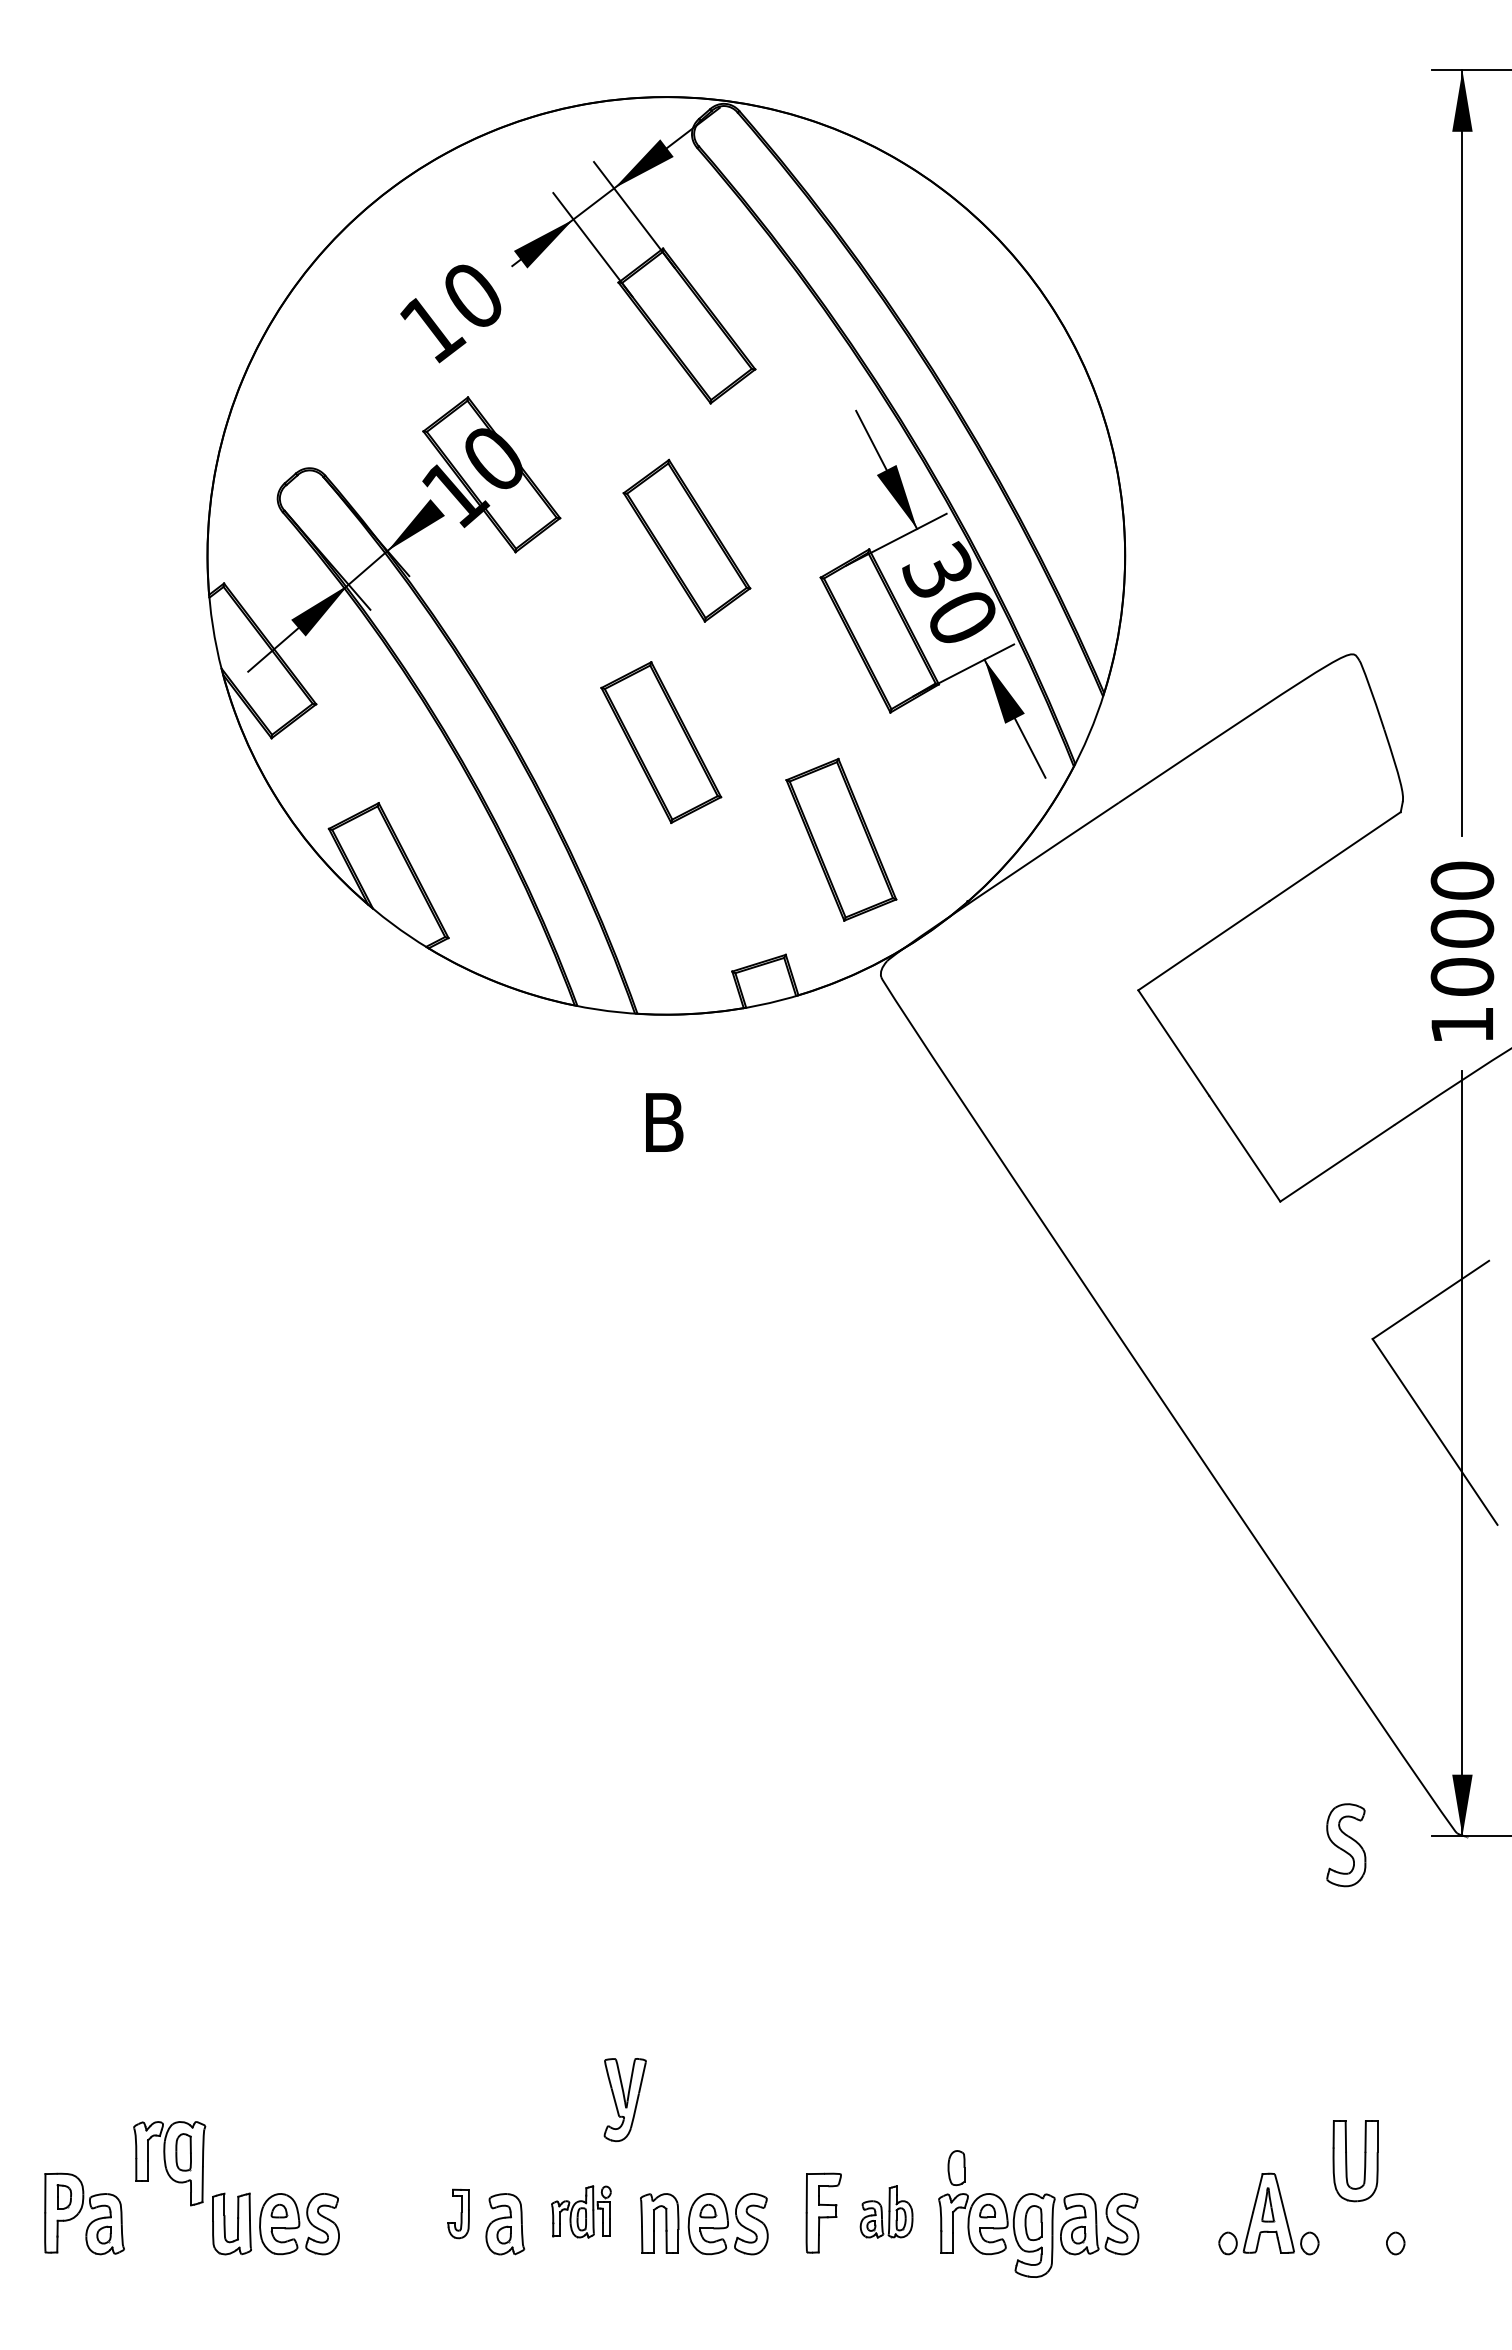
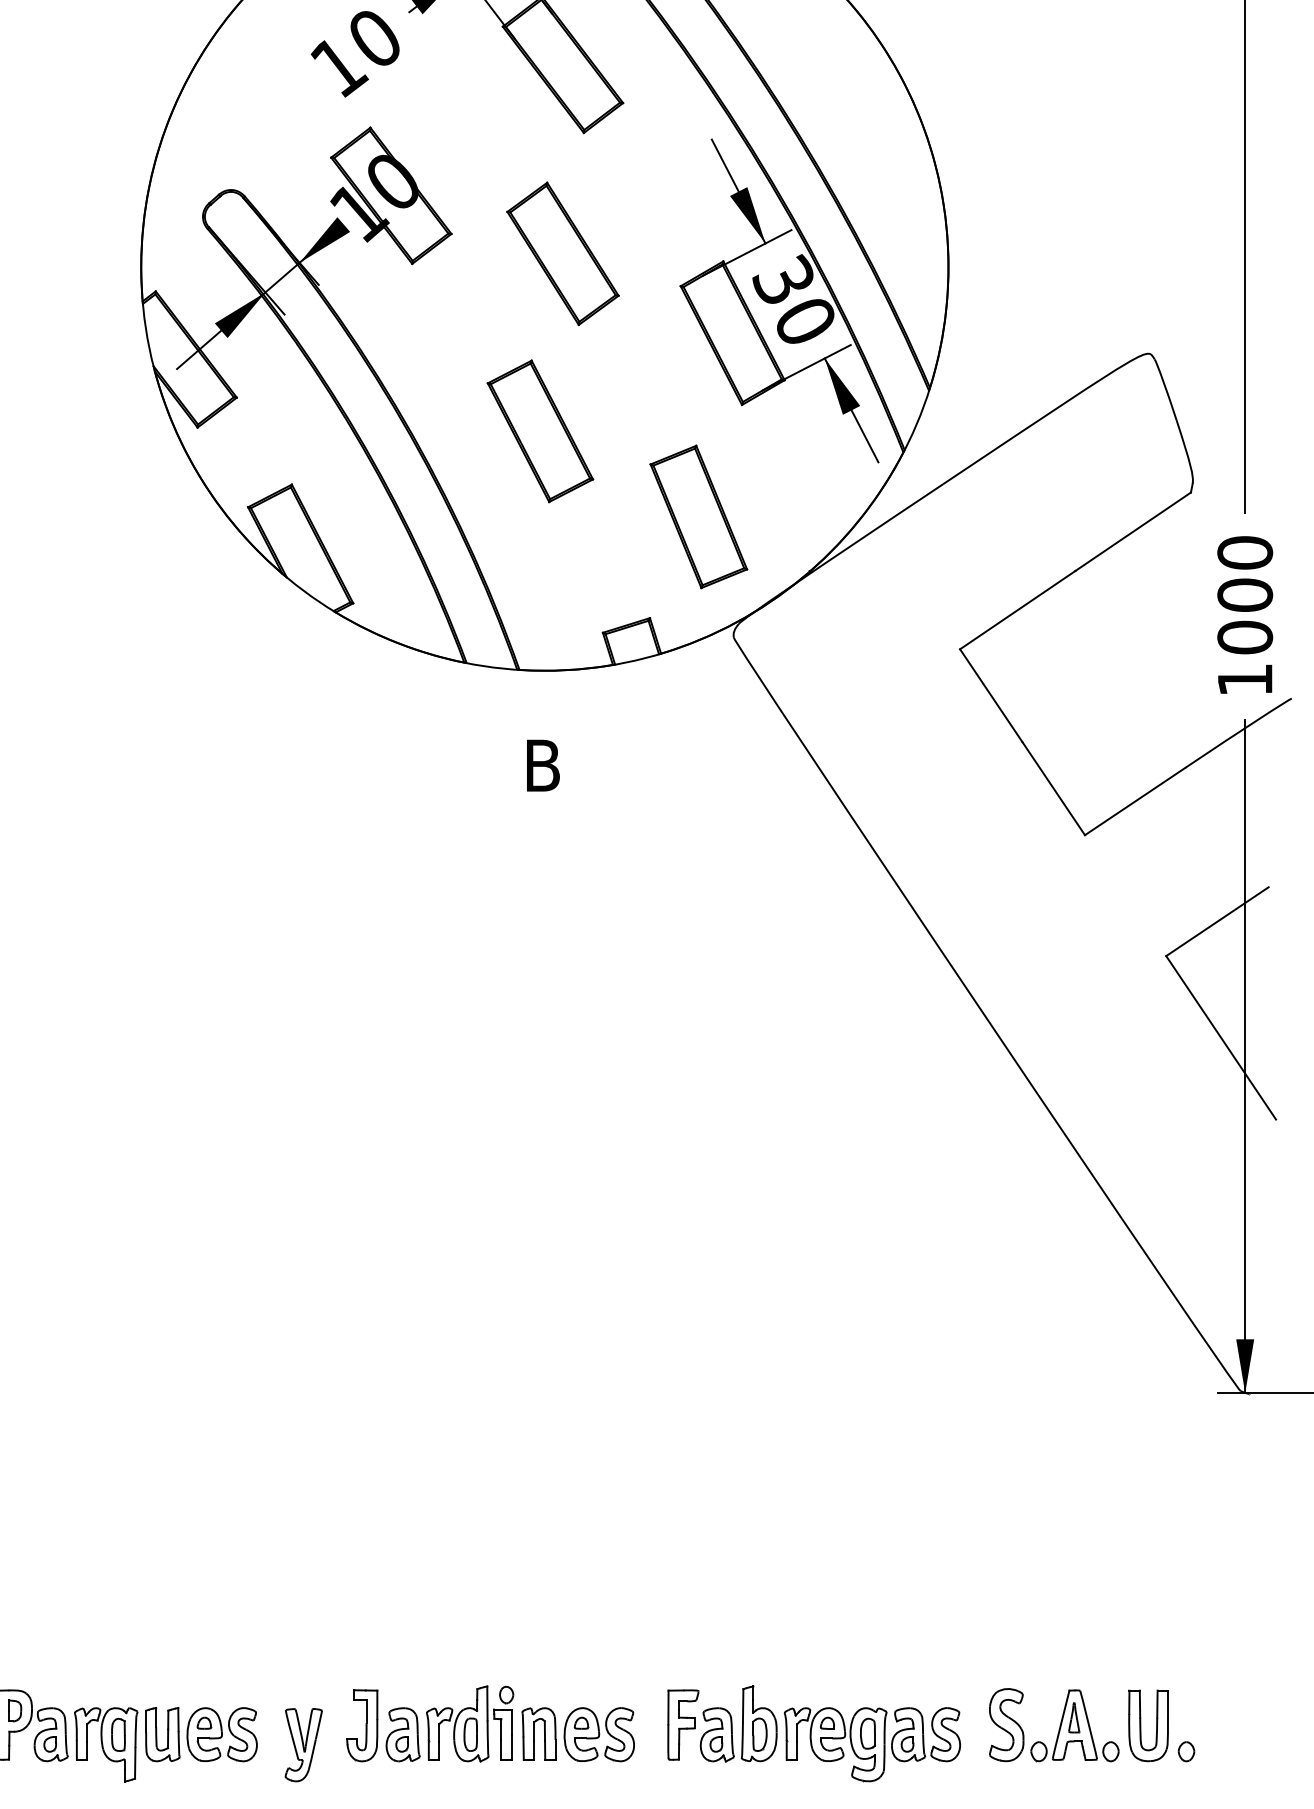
part: (1346, 1845) -> (1006, 1725), moved
part: (624, 2100) -> (303, 1745), moved
part: (1347, 2161) -> (1141, 1726), moved
part: (169, 2163) -> (106, 1744), moved
part: (956, 2168) -> (800, 1685), removed
part: (581, 2211) -> (470, 1723), size x1.67
part: (886, 2211) -> (738, 1723), size x1.67
part: (458, 2213) -> (362, 1725), size x1.67

